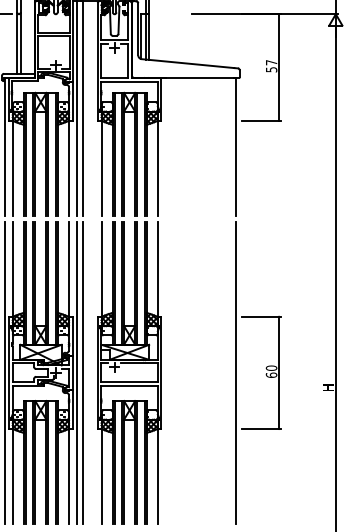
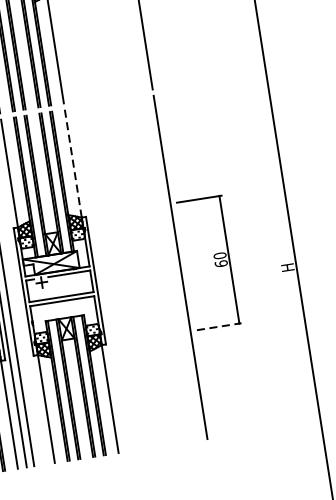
line: (157, 269) -> (73, 164), solid -> dashed
line: (261, 429) -> (219, 327), solid -> dashed

